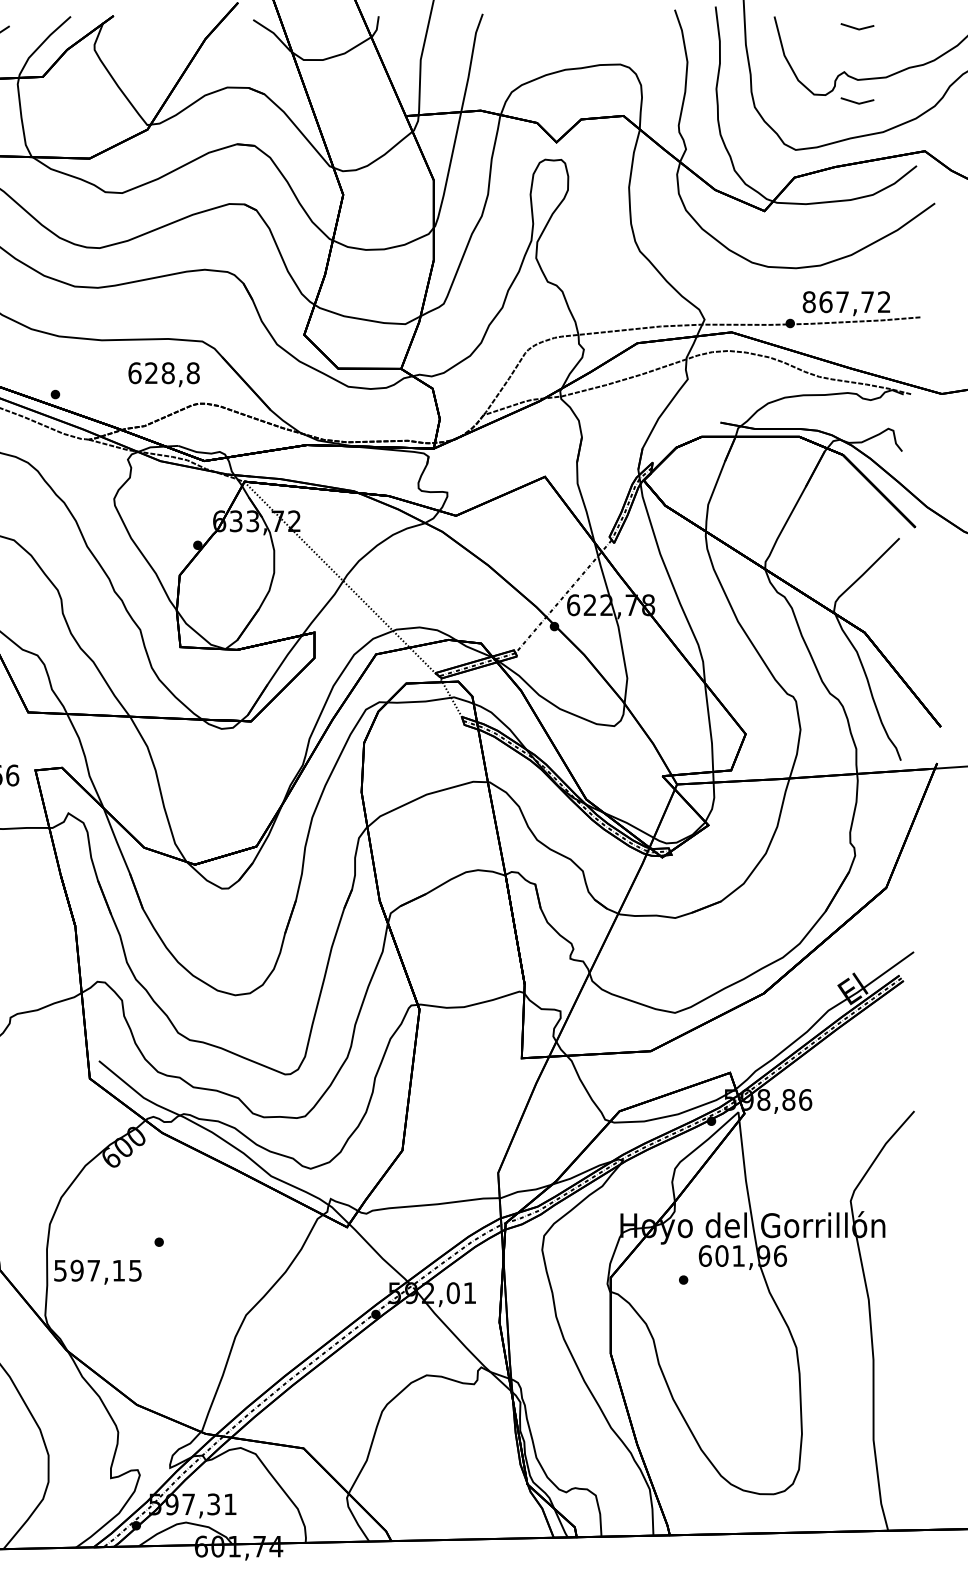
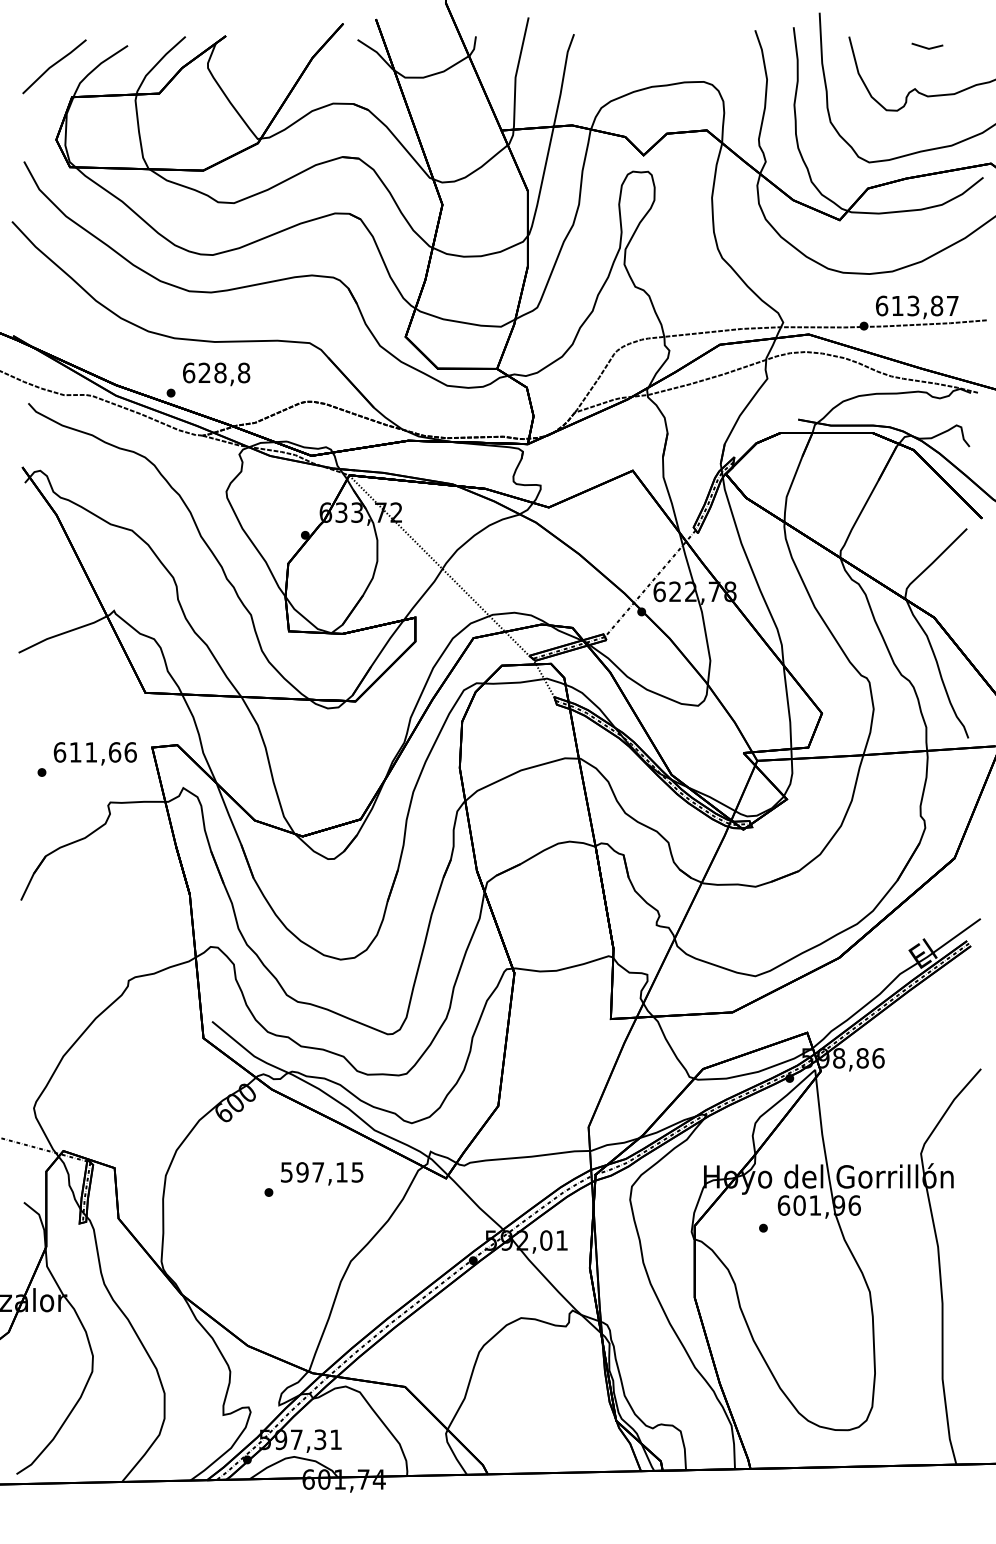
line: (857, 102) -> (927, 117), removed
text: (845, 301) -> (916, 305), 867,72 -> 613,87
text: (164, 374) -> (216, 374), moved
text: (98, 1271) -> (322, 1173), moved

